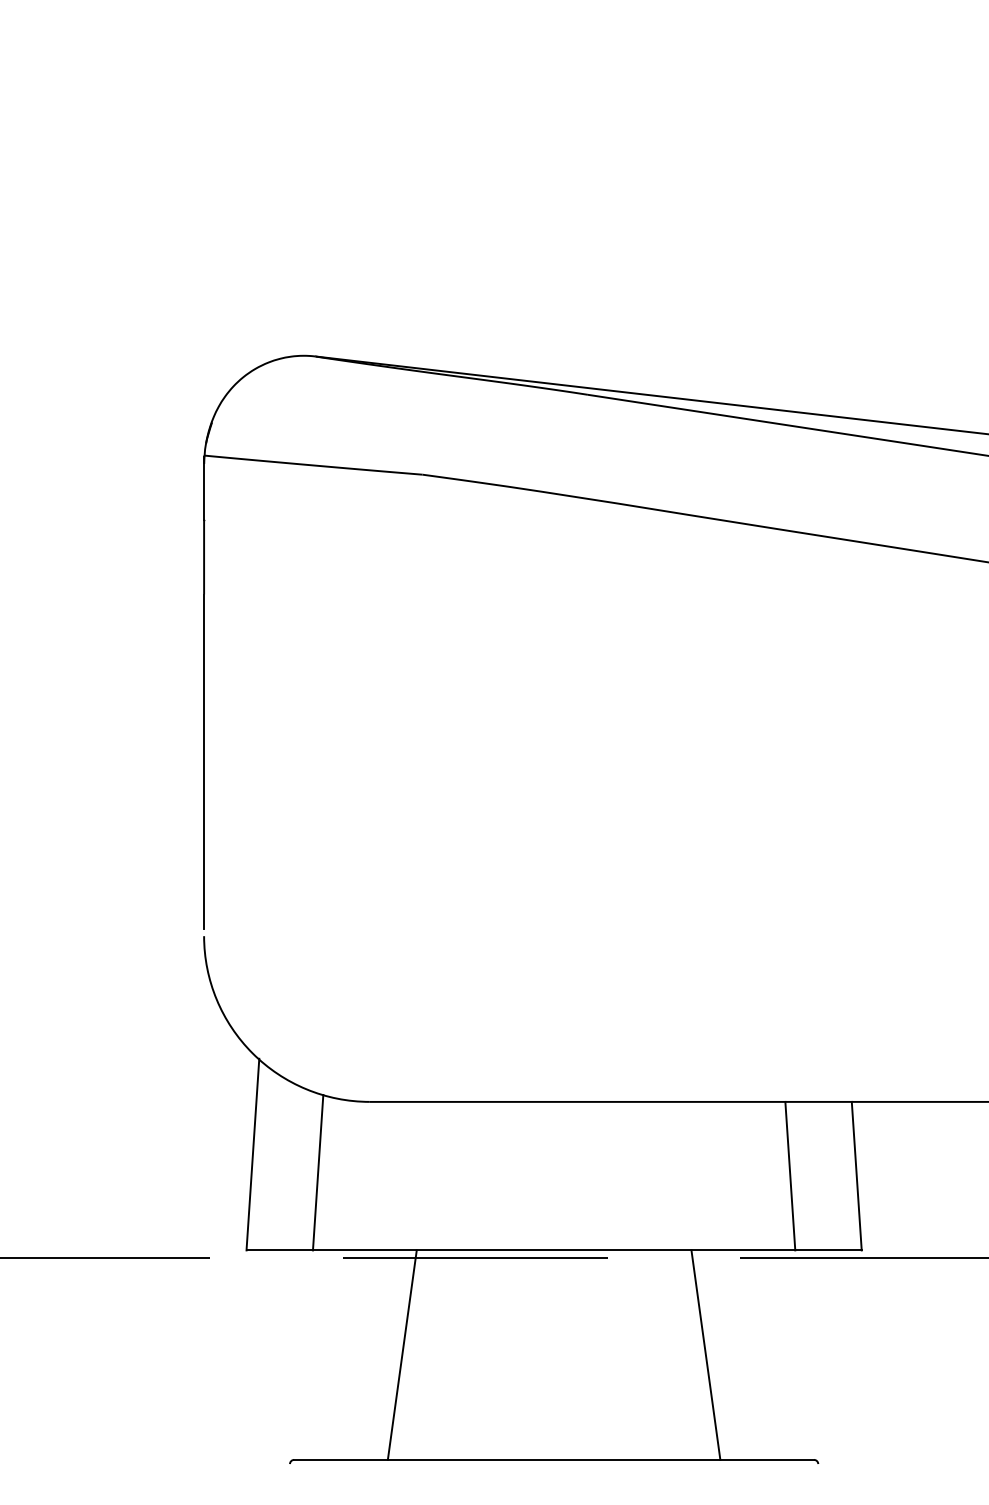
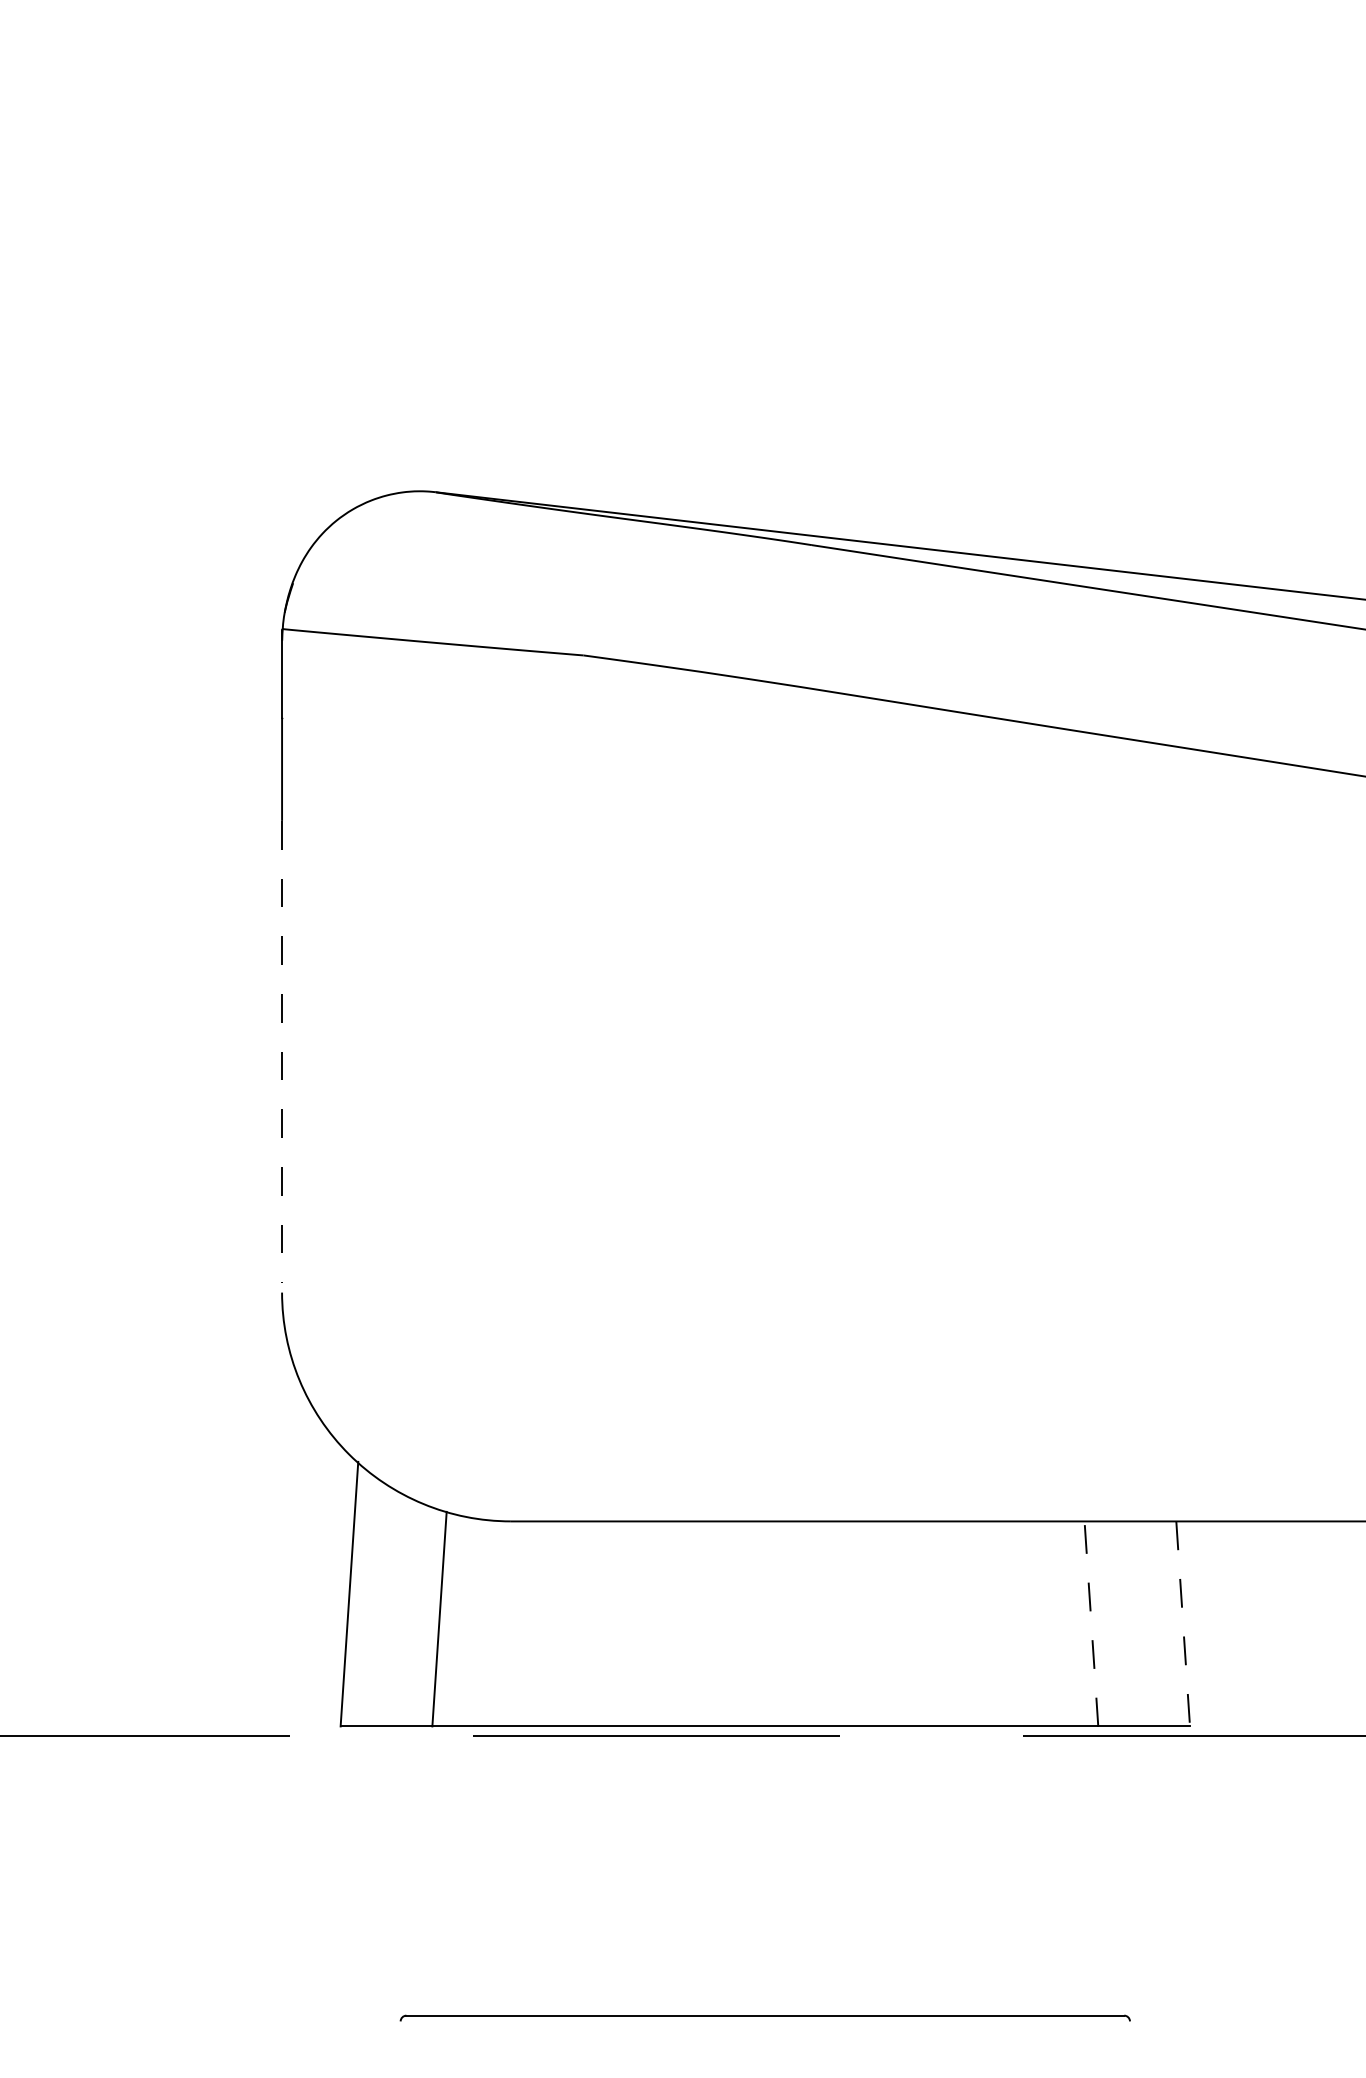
line: (204, 761) -> (282, 1051), solid -> dashed
line: (790, 1175) -> (1091, 1623), solid -> dashed
line: (857, 1175) -> (1183, 1623), solid -> dashed
line: (402, 1354) -> (555, 1870), removed
line: (705, 1354) -> (974, 1870), removed

